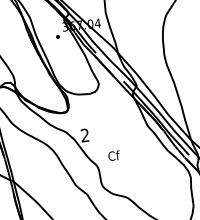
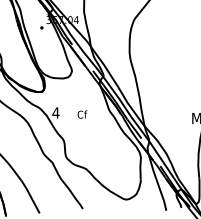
text: (84, 134) -> (55, 112), 2 -> 4
text: (114, 155) -> (82, 114), moved

